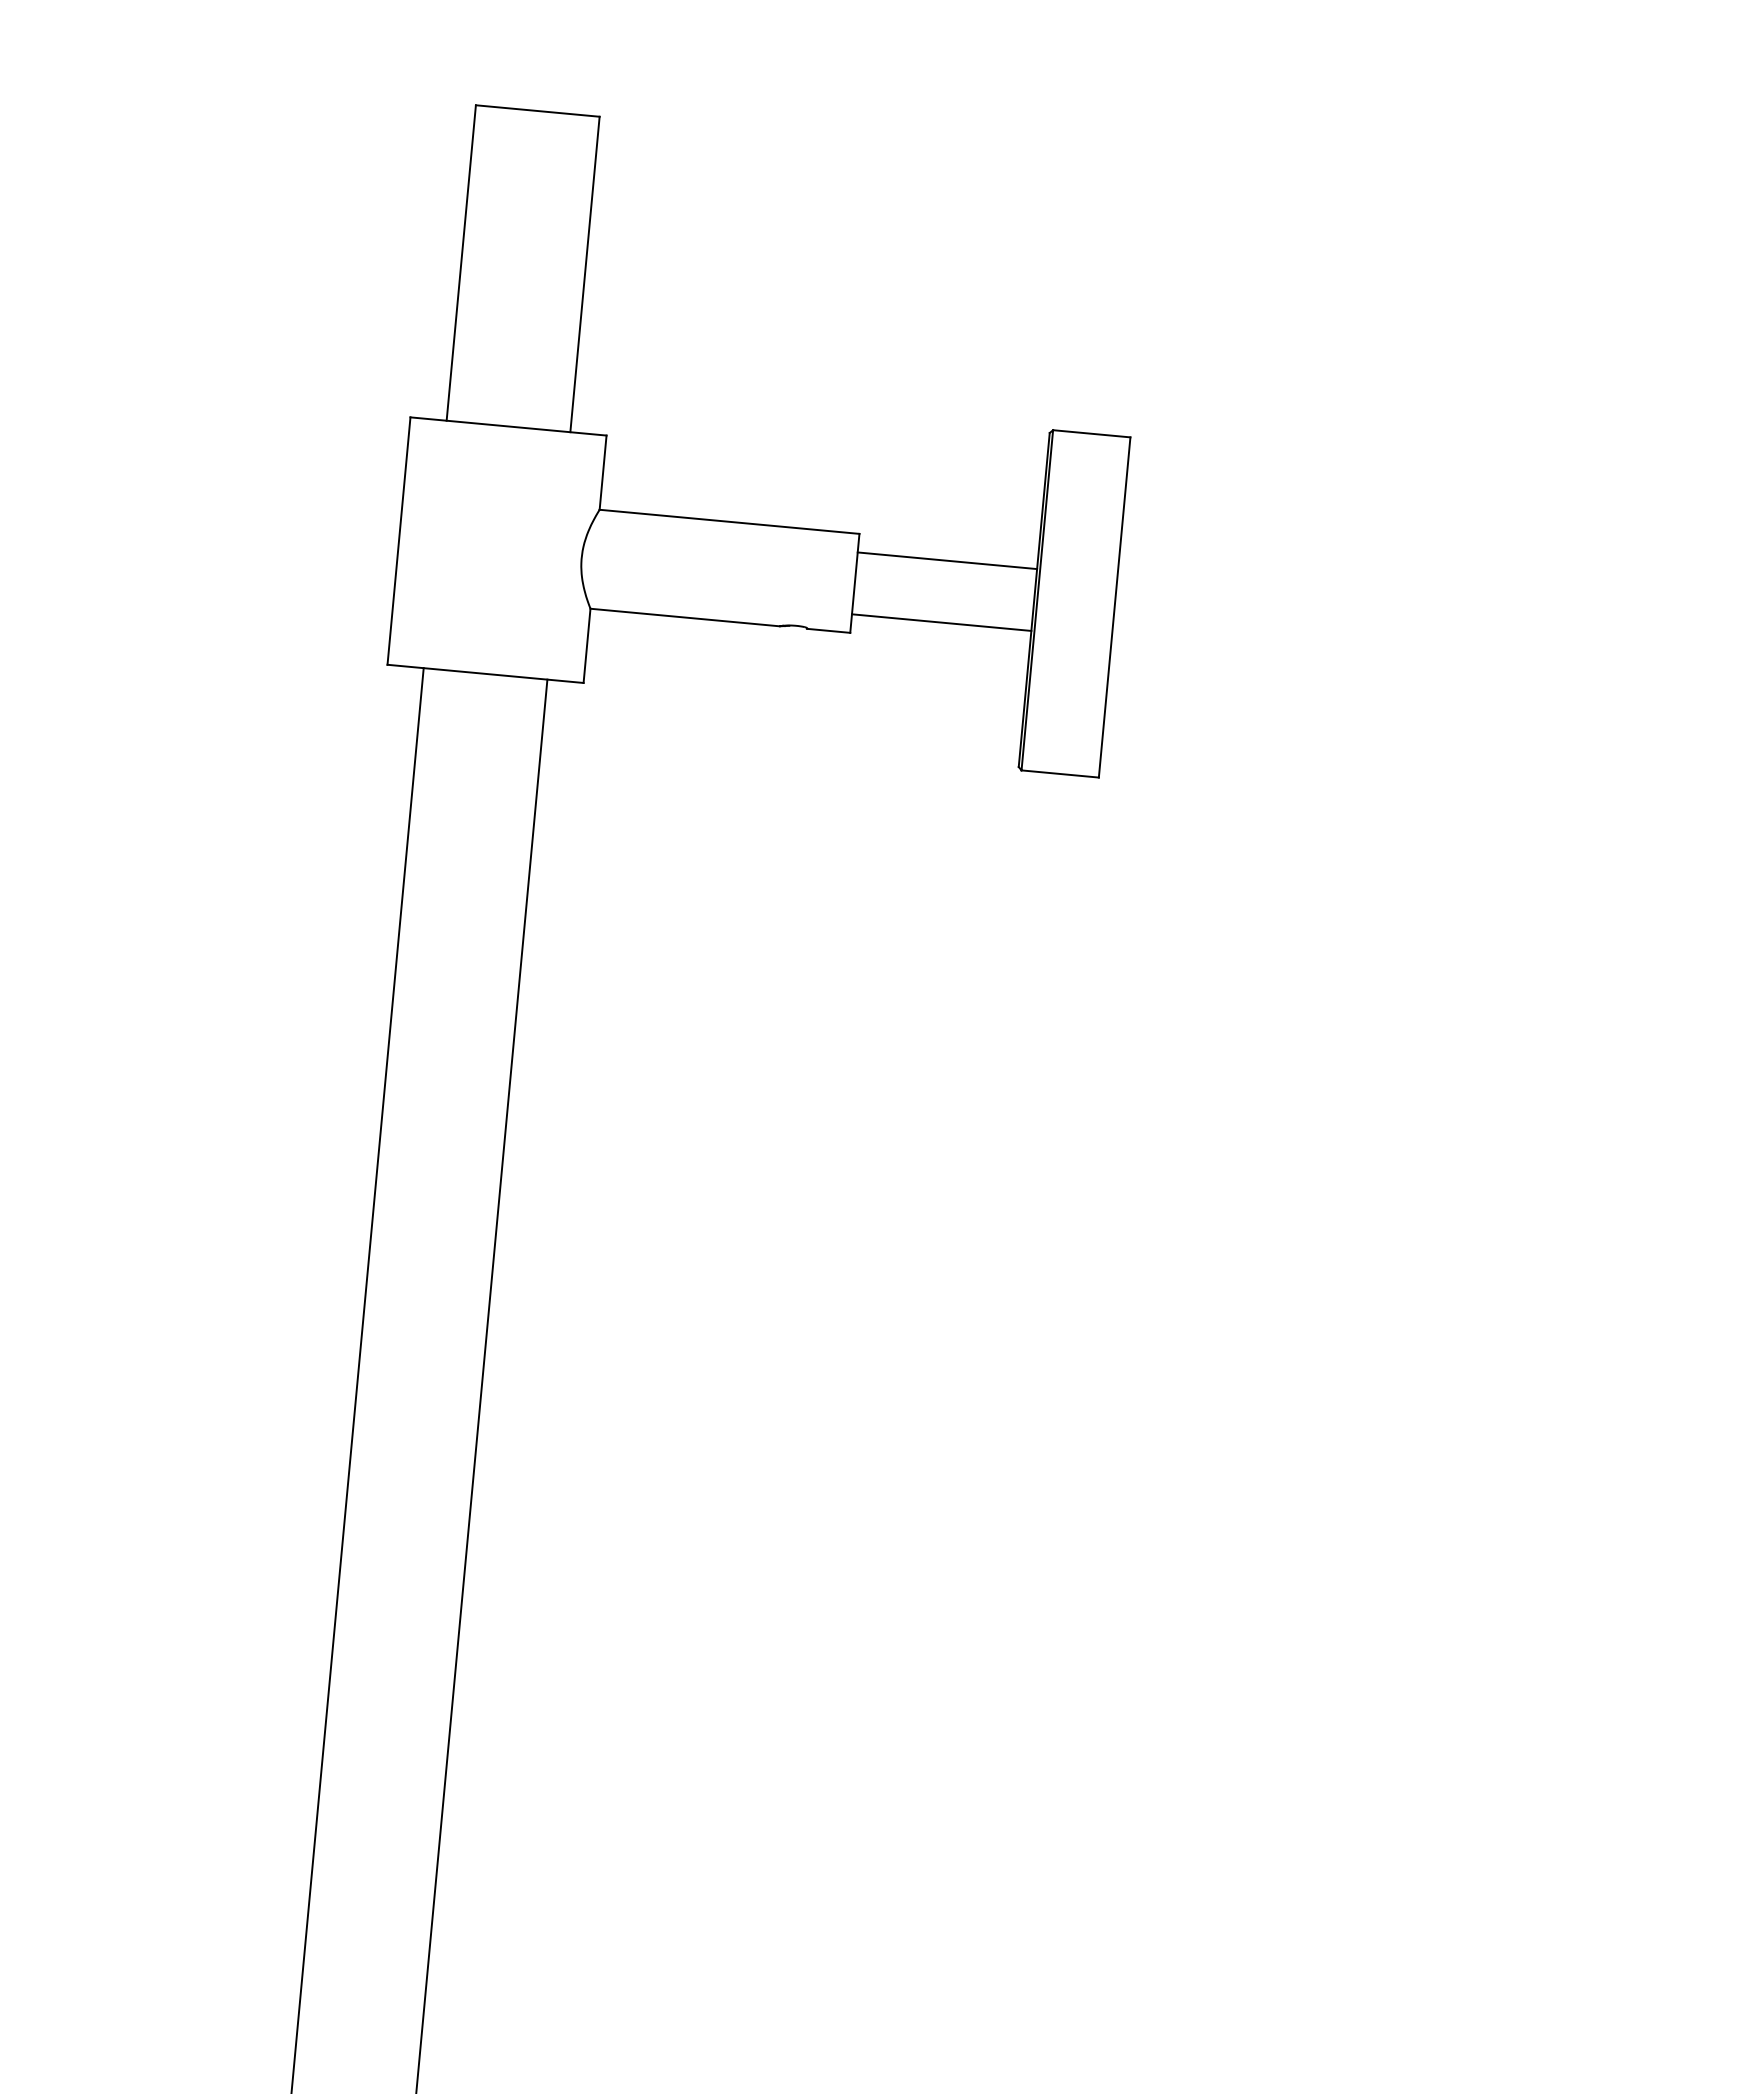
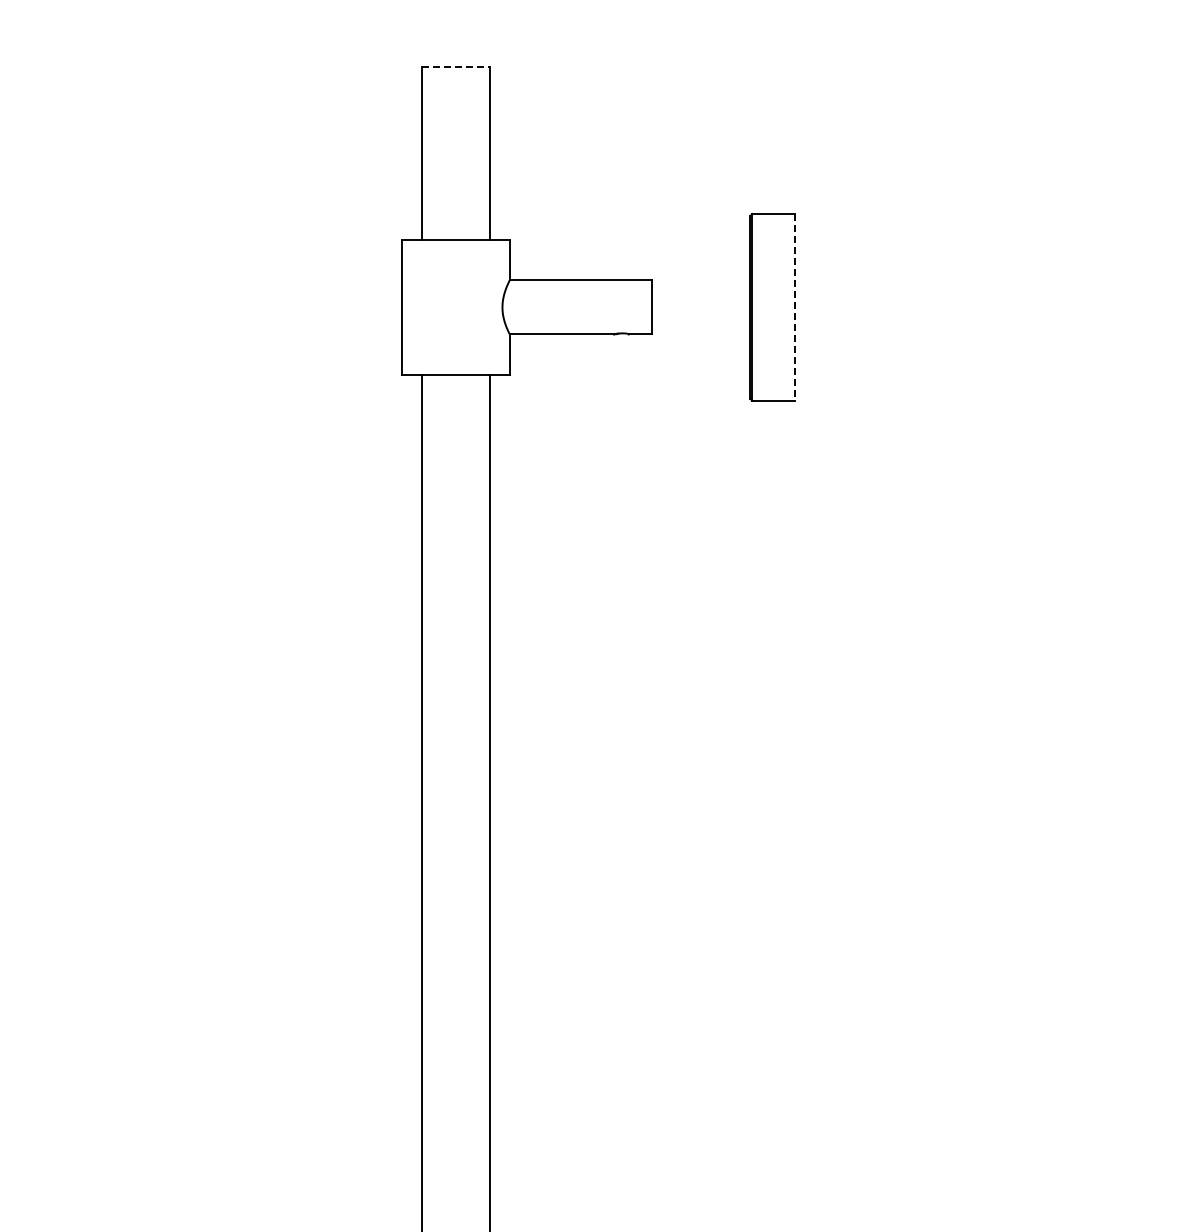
line: (538, 110) -> (456, 66), solid -> dashed
line: (947, 560) -> (701, 290), removed
line: (1114, 607) -> (794, 307), solid -> dashed
line: (941, 622) -> (701, 324), removed

